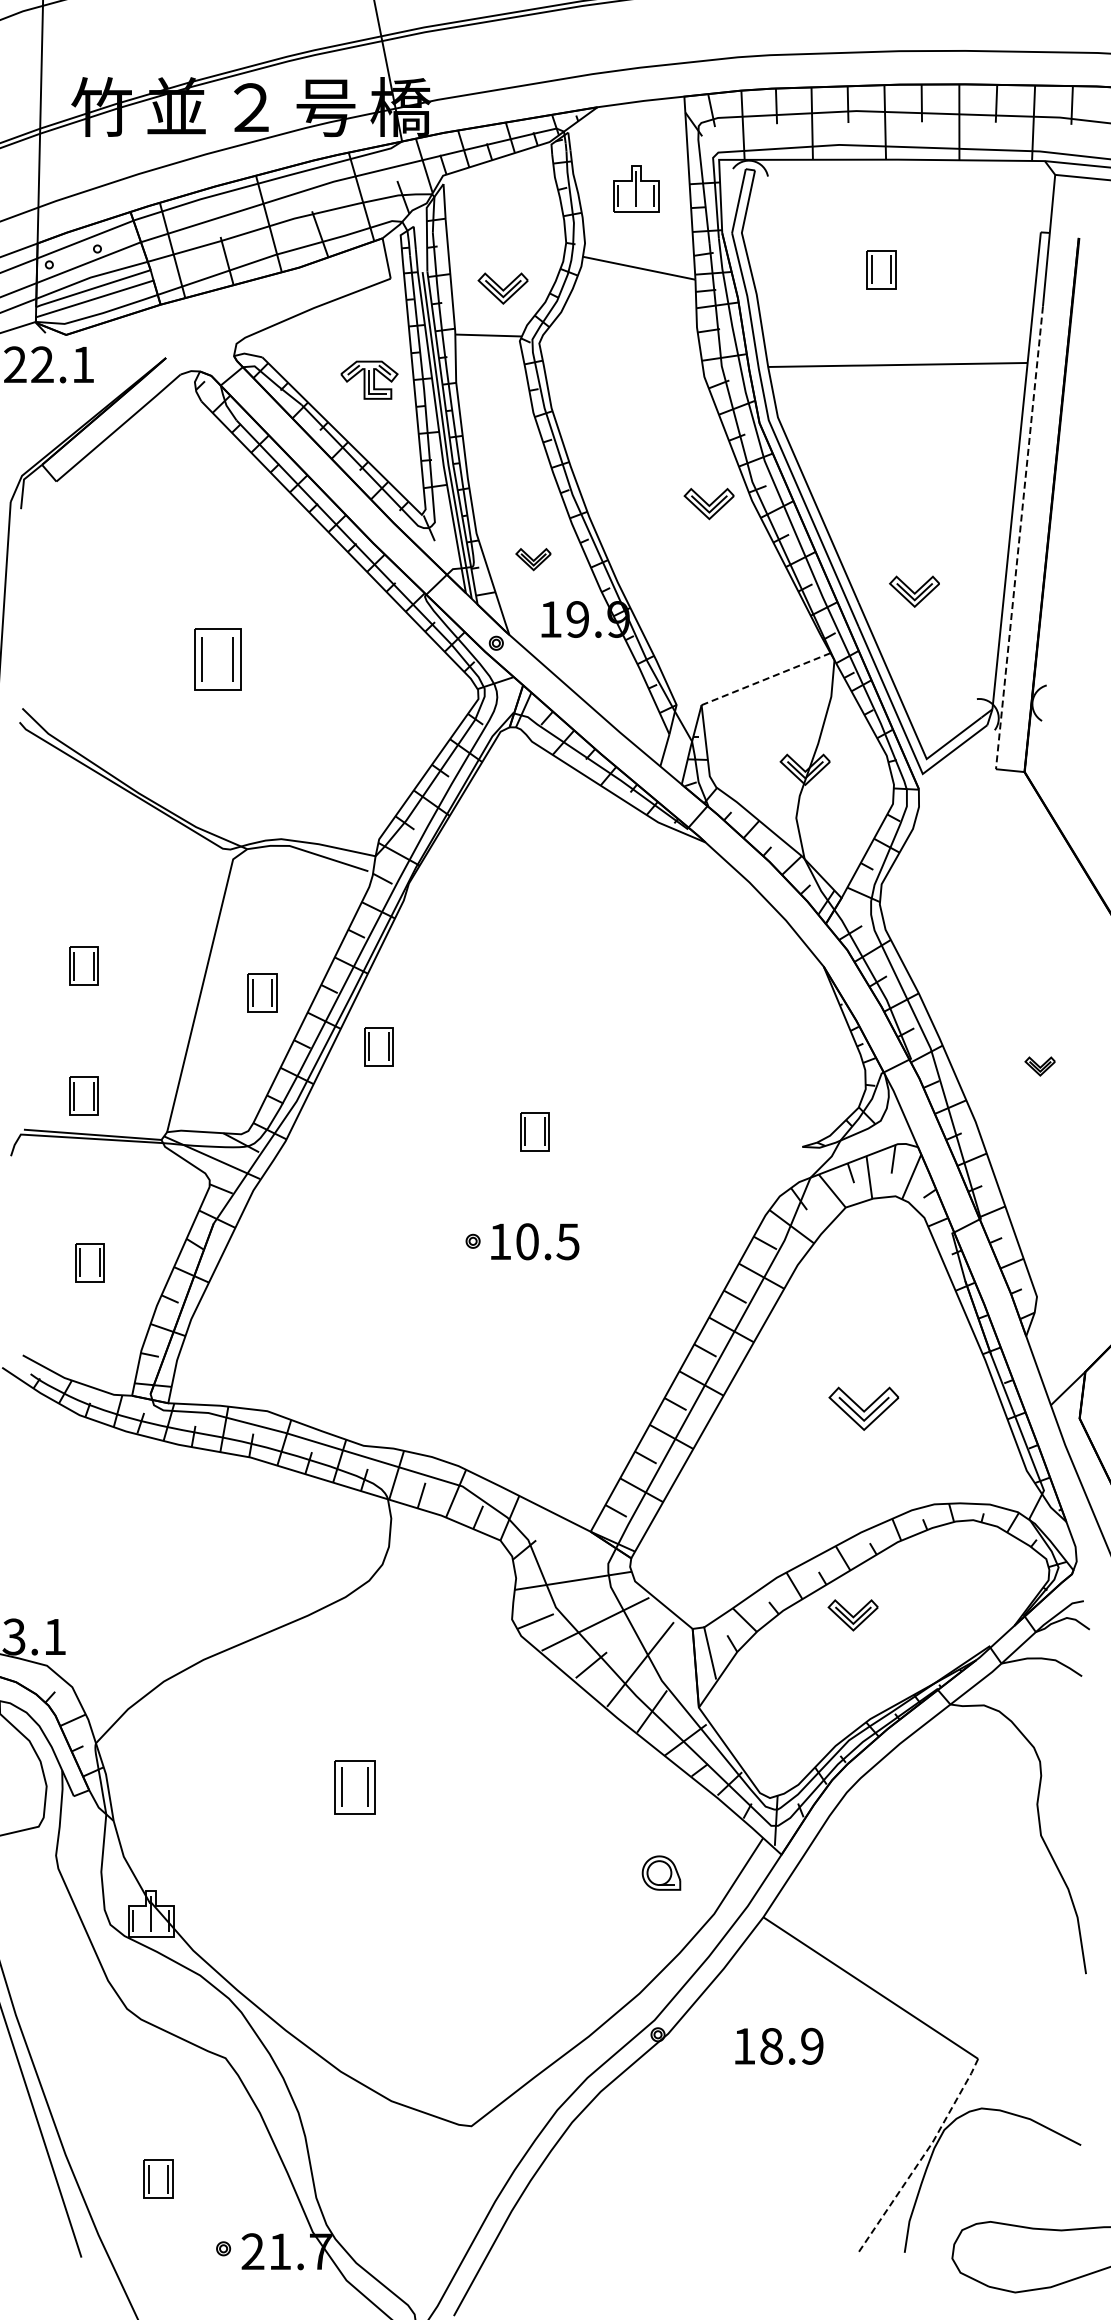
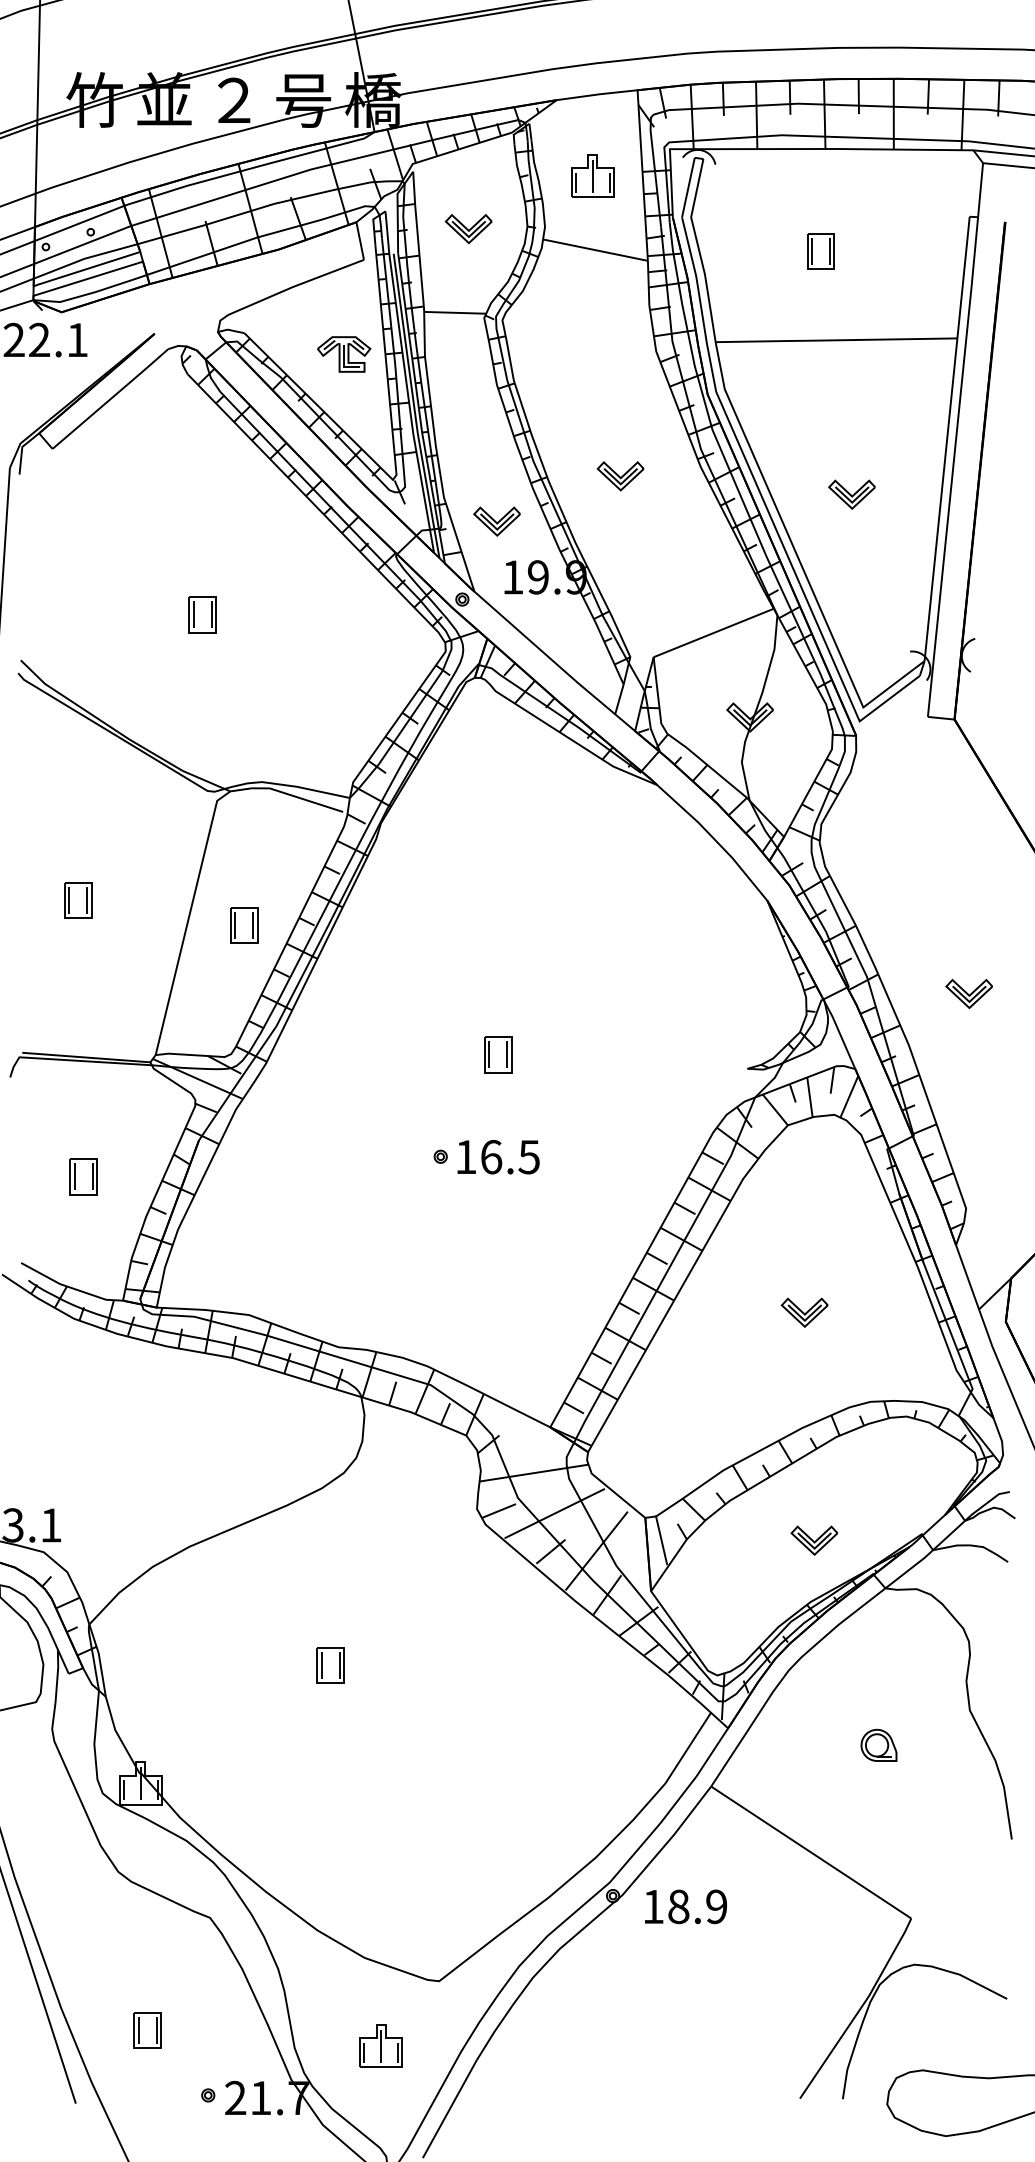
part: (502, 288) -> (468, 228), moved
part: (708, 504) -> (619, 476), moved
line: (1019, 538) -> (949, 501), dashed -> solid
part: (533, 559) -> (497, 521), size x1.43
part: (914, 591) -> (851, 494), moved
part: (217, 659) -> (202, 614), size x0.62
line: (766, 679) -> (714, 633), dashed -> solid
part: (378, 1046) -> (352, 975), removed
part: (1039, 1066) -> (968, 993), size x1.67
part: (83, 1095) -> (77, 1020), removed
text: (527, 1241) -> (491, 1156), 10.5 -> 16.5
part: (863, 1408) -> (804, 1312), size x0.71
part: (852, 1615) -> (813, 1540), moved
part: (354, 1787) -> (330, 1665), size x0.71
part: (661, 1872) -> (878, 1744), moved
text: (779, 2045) -> (686, 1906), moved
line: (922, 2157) -> (859, 2010), dashed -> solid
part: (408, 2195) -> (380, 2045), added

